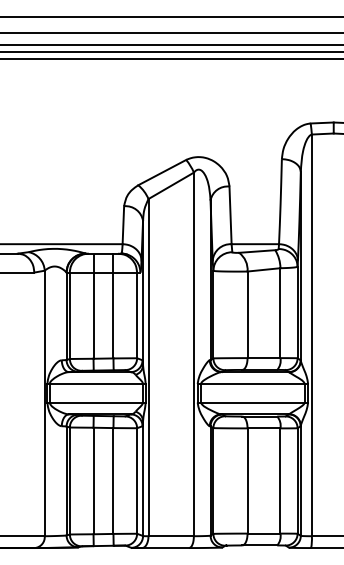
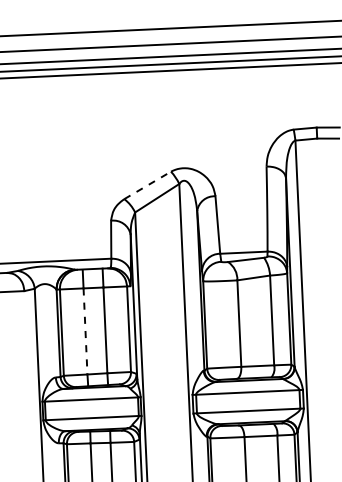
line: (162, 172) -> (147, 185), solid -> dashed
line: (93, 316) -> (85, 332), solid -> dashed

